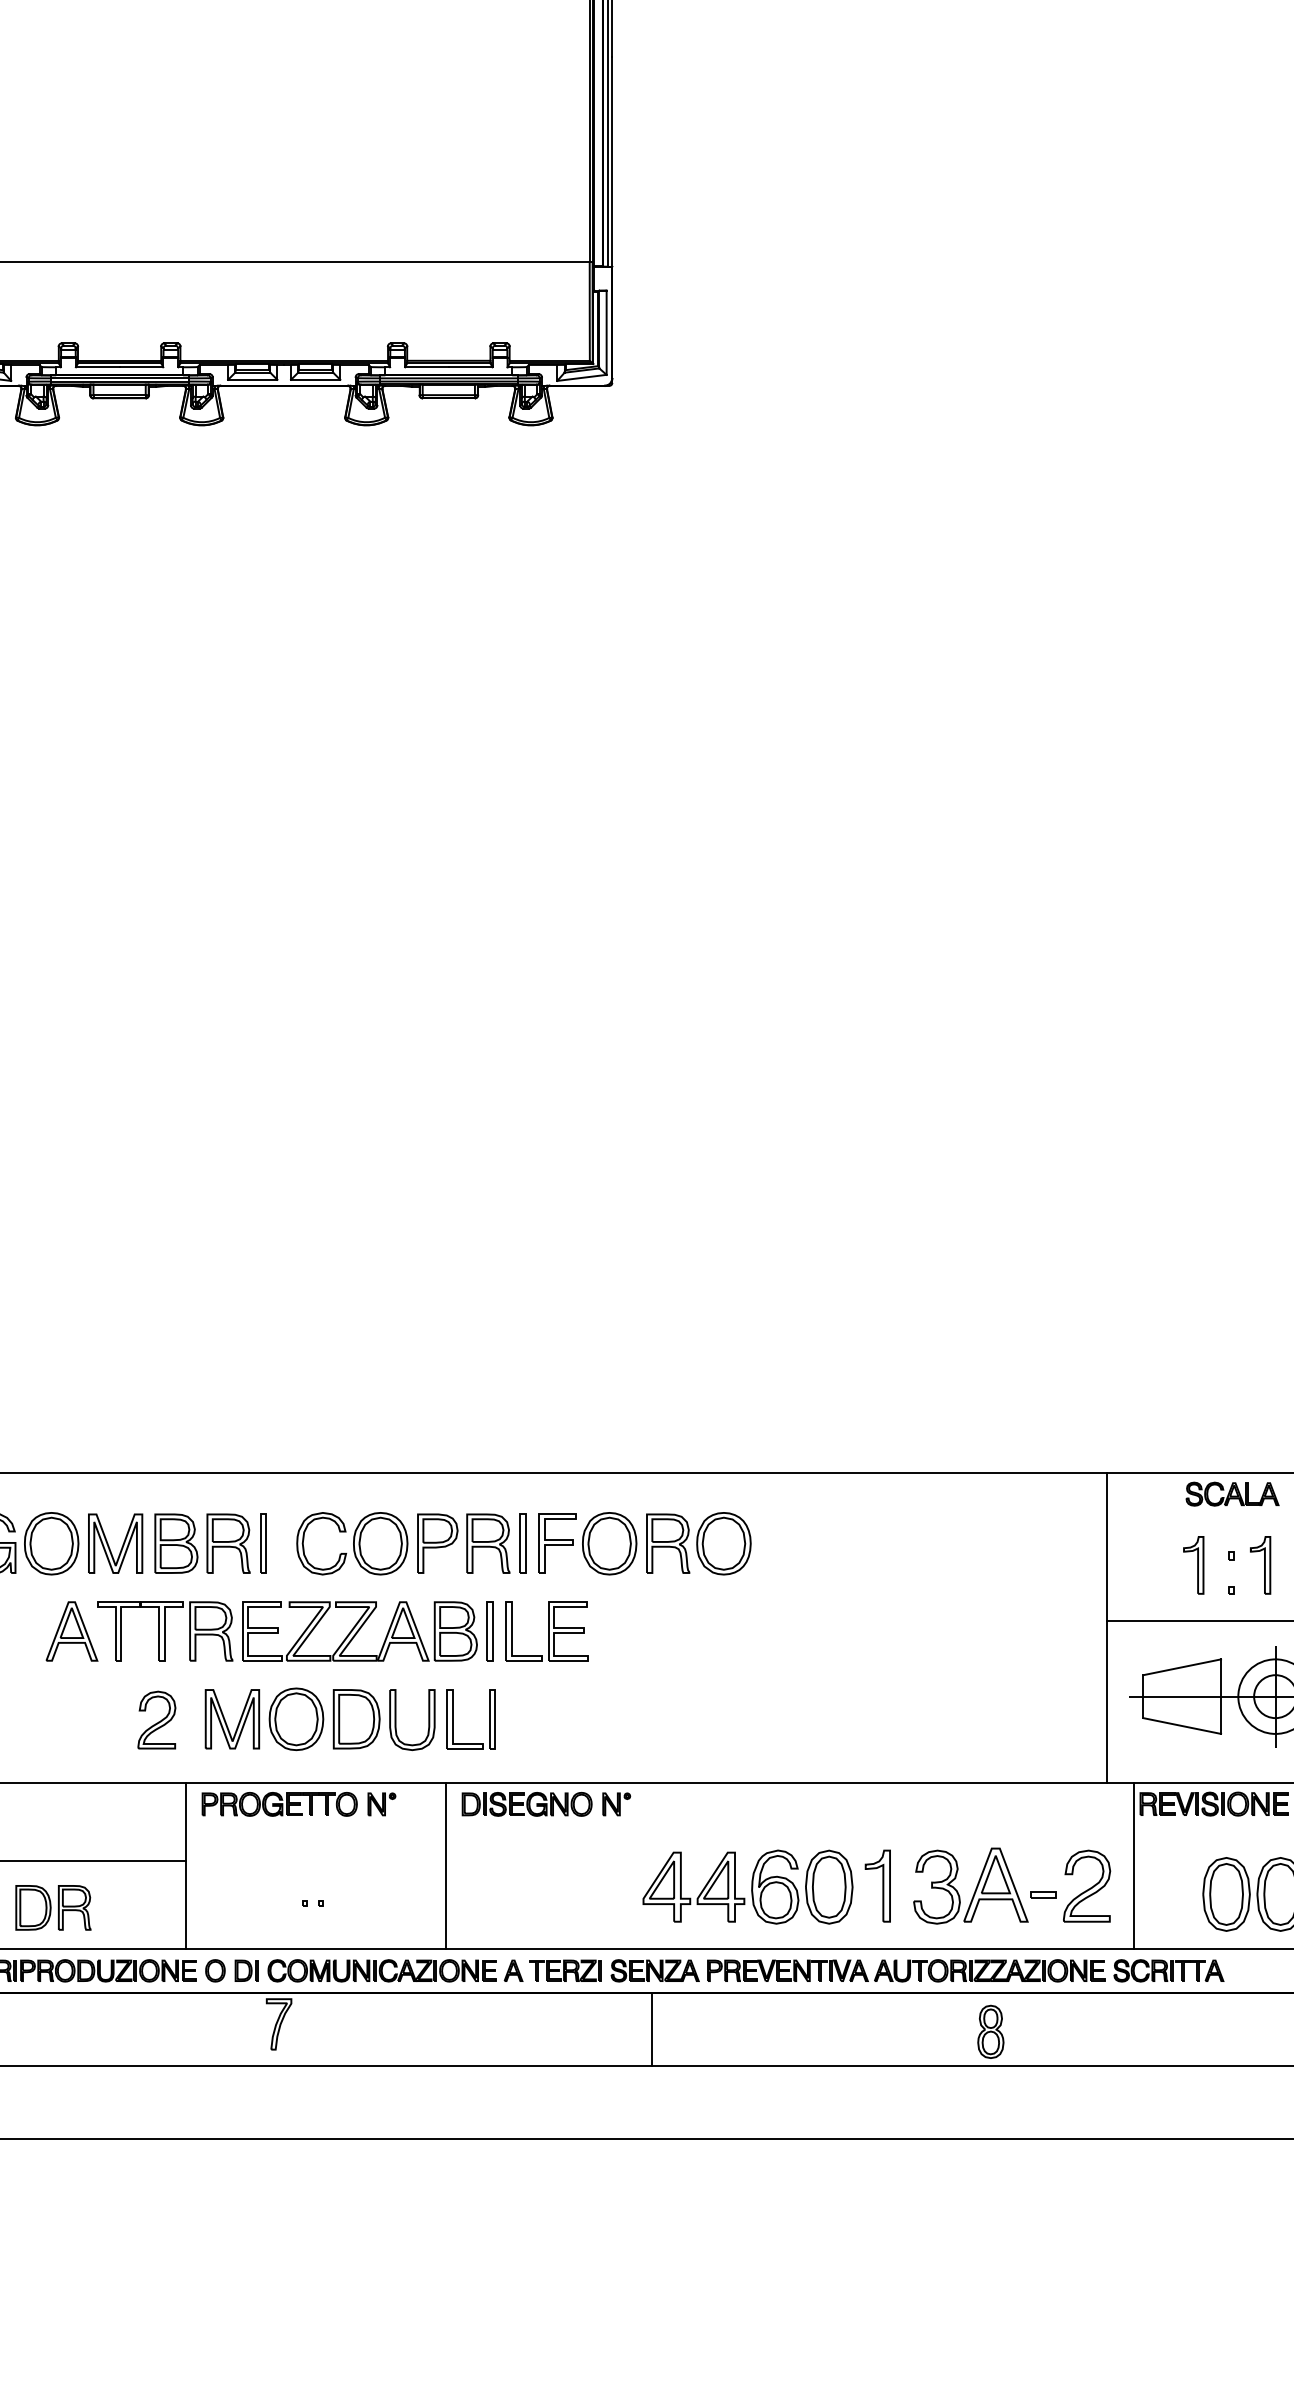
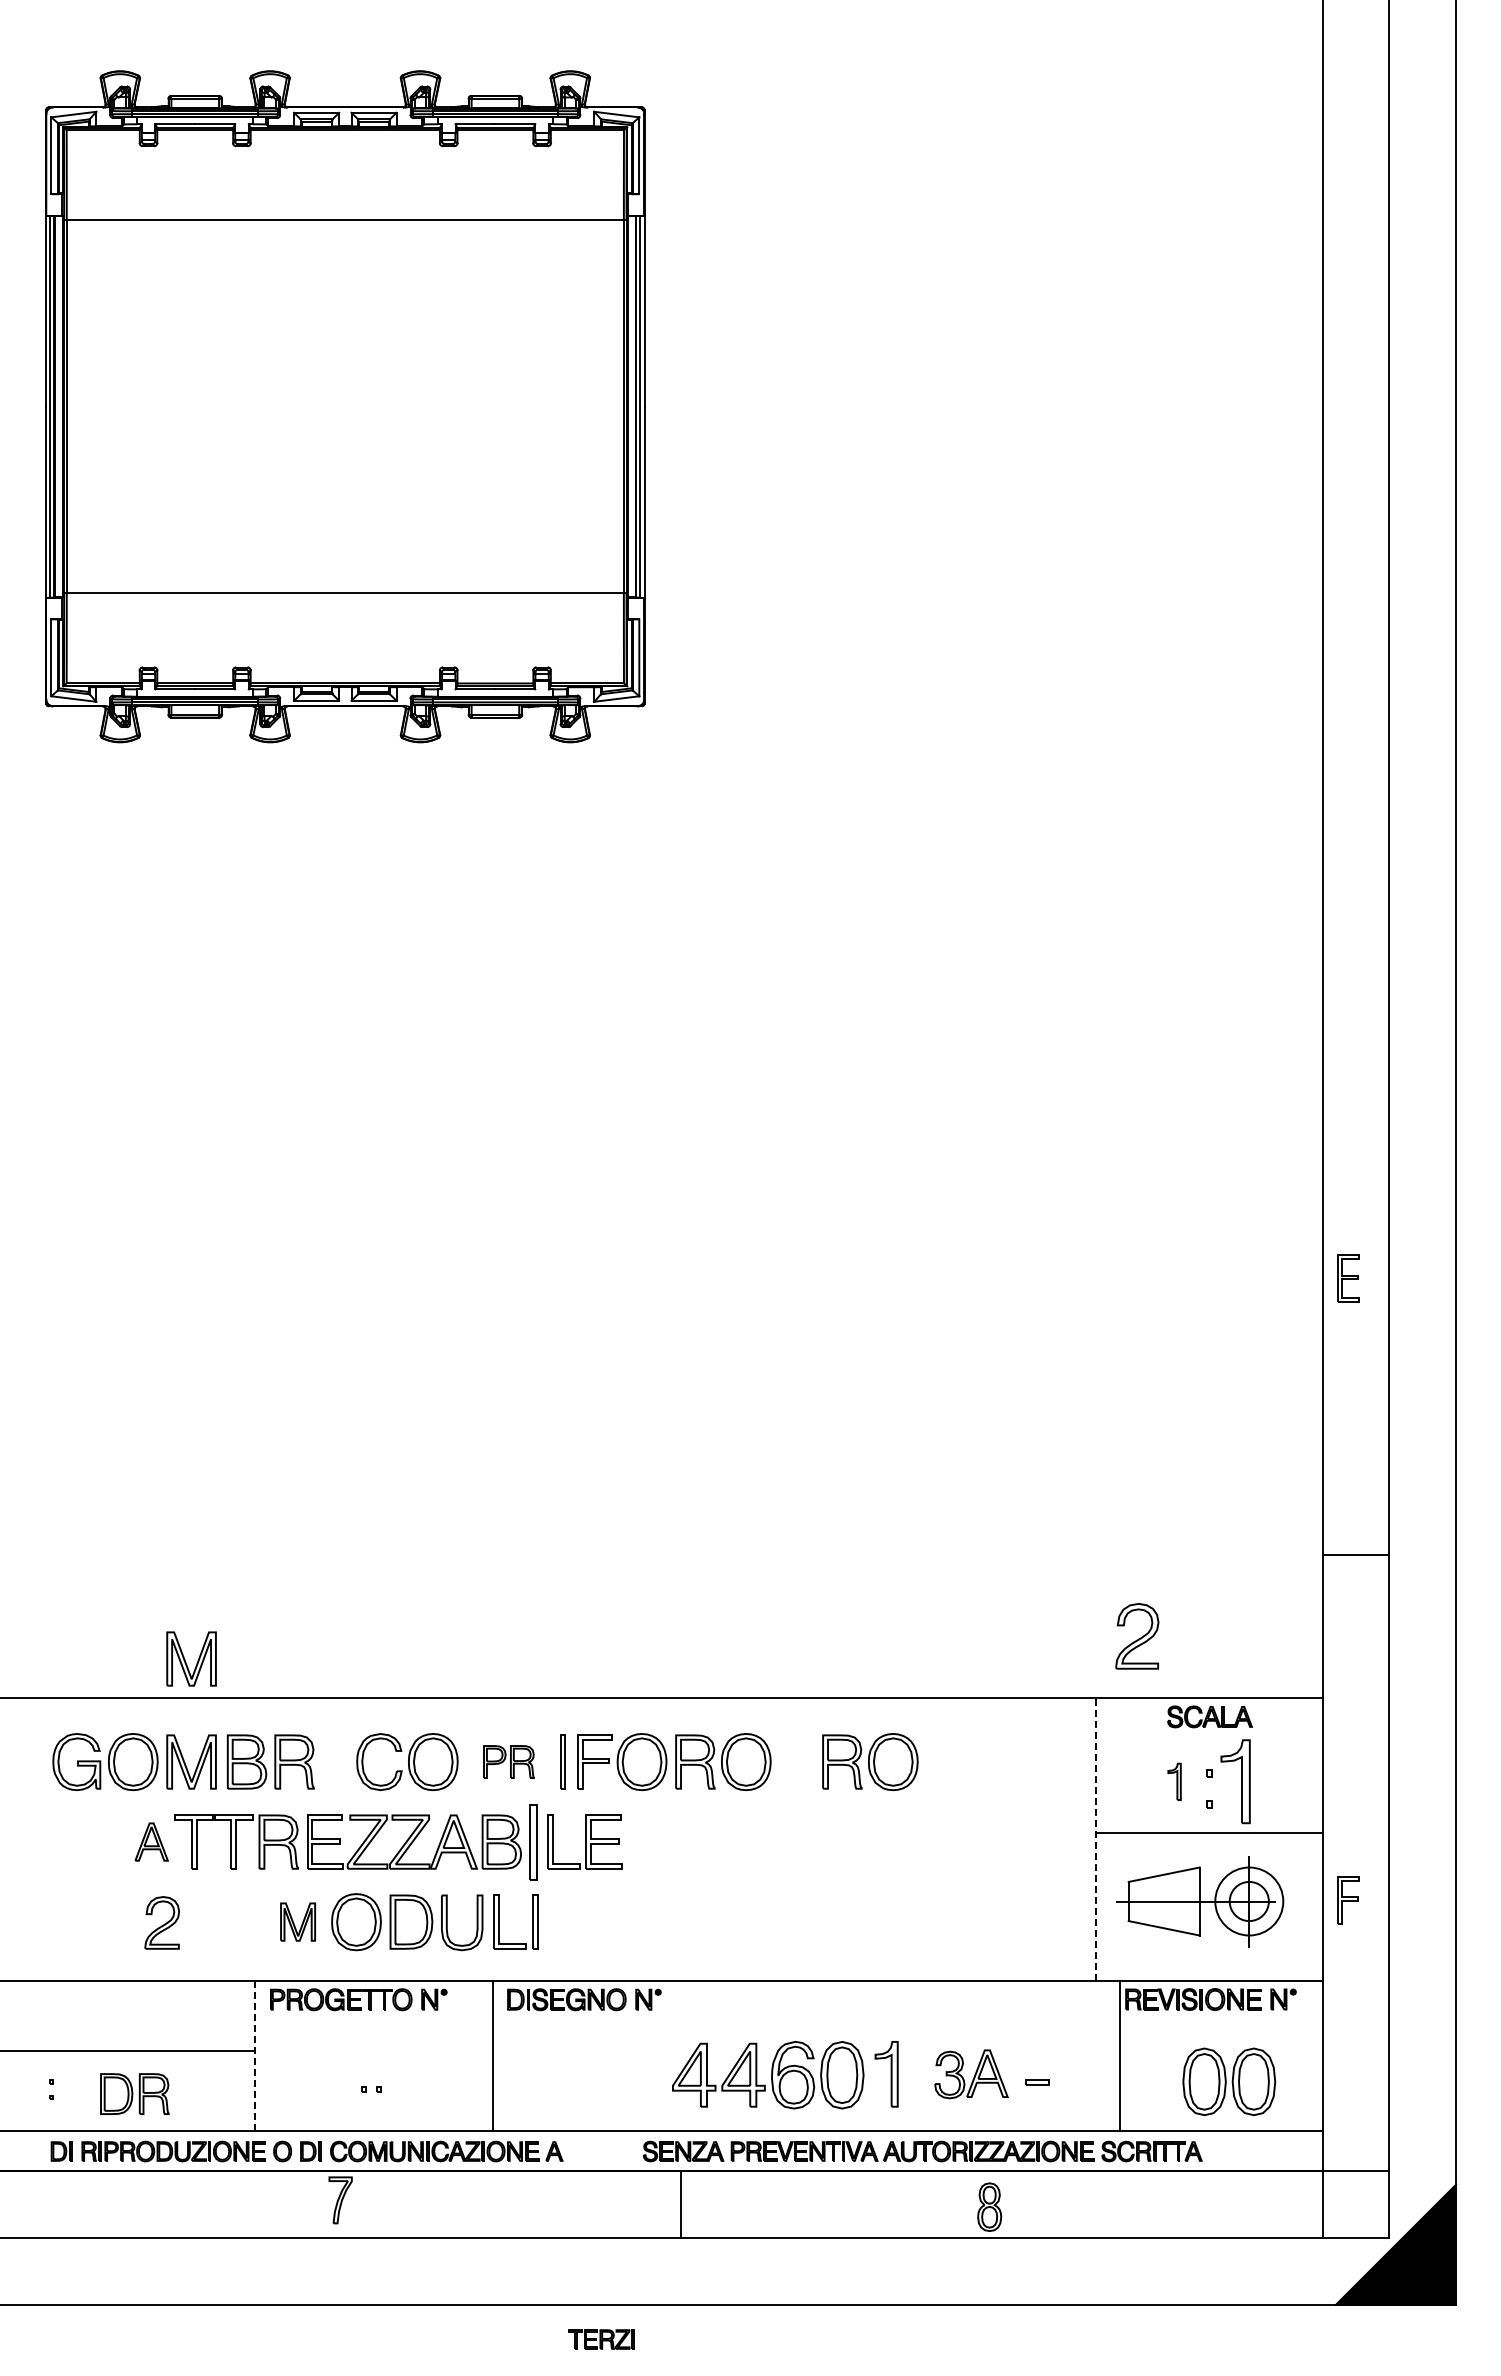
part: (108, 1431) -> (185, 1659), added
part: (263, 1543) -> (326, 1761), removed
part: (463, 1543) -> (508, 1761), size x0.6
part: (860, 1544) -> (870, 1762), added
part: (1193, 1565) -> (1174, 1781), size x0.7
part: (1260, 1565) -> (1235, 1781), size x1.6
line: (1106, 1627) -> (1095, 1838), solid -> dashed
part: (71, 1630) -> (151, 1841), size x0.7
part: (489, 1630) -> (532, 1841), size x1.4
part: (231, 1718) -> (297, 1921), size x0.7
part: (156, 1719) -> (161, 1922), moved
line: (185, 1865) -> (255, 2055), solid -> dashed
part: (970, 1886) -> (971, 2074), size x0.7
part: (1087, 1886) -> (1137, 1636), moved
part: (565, 1970) -> (601, 2339), moved

